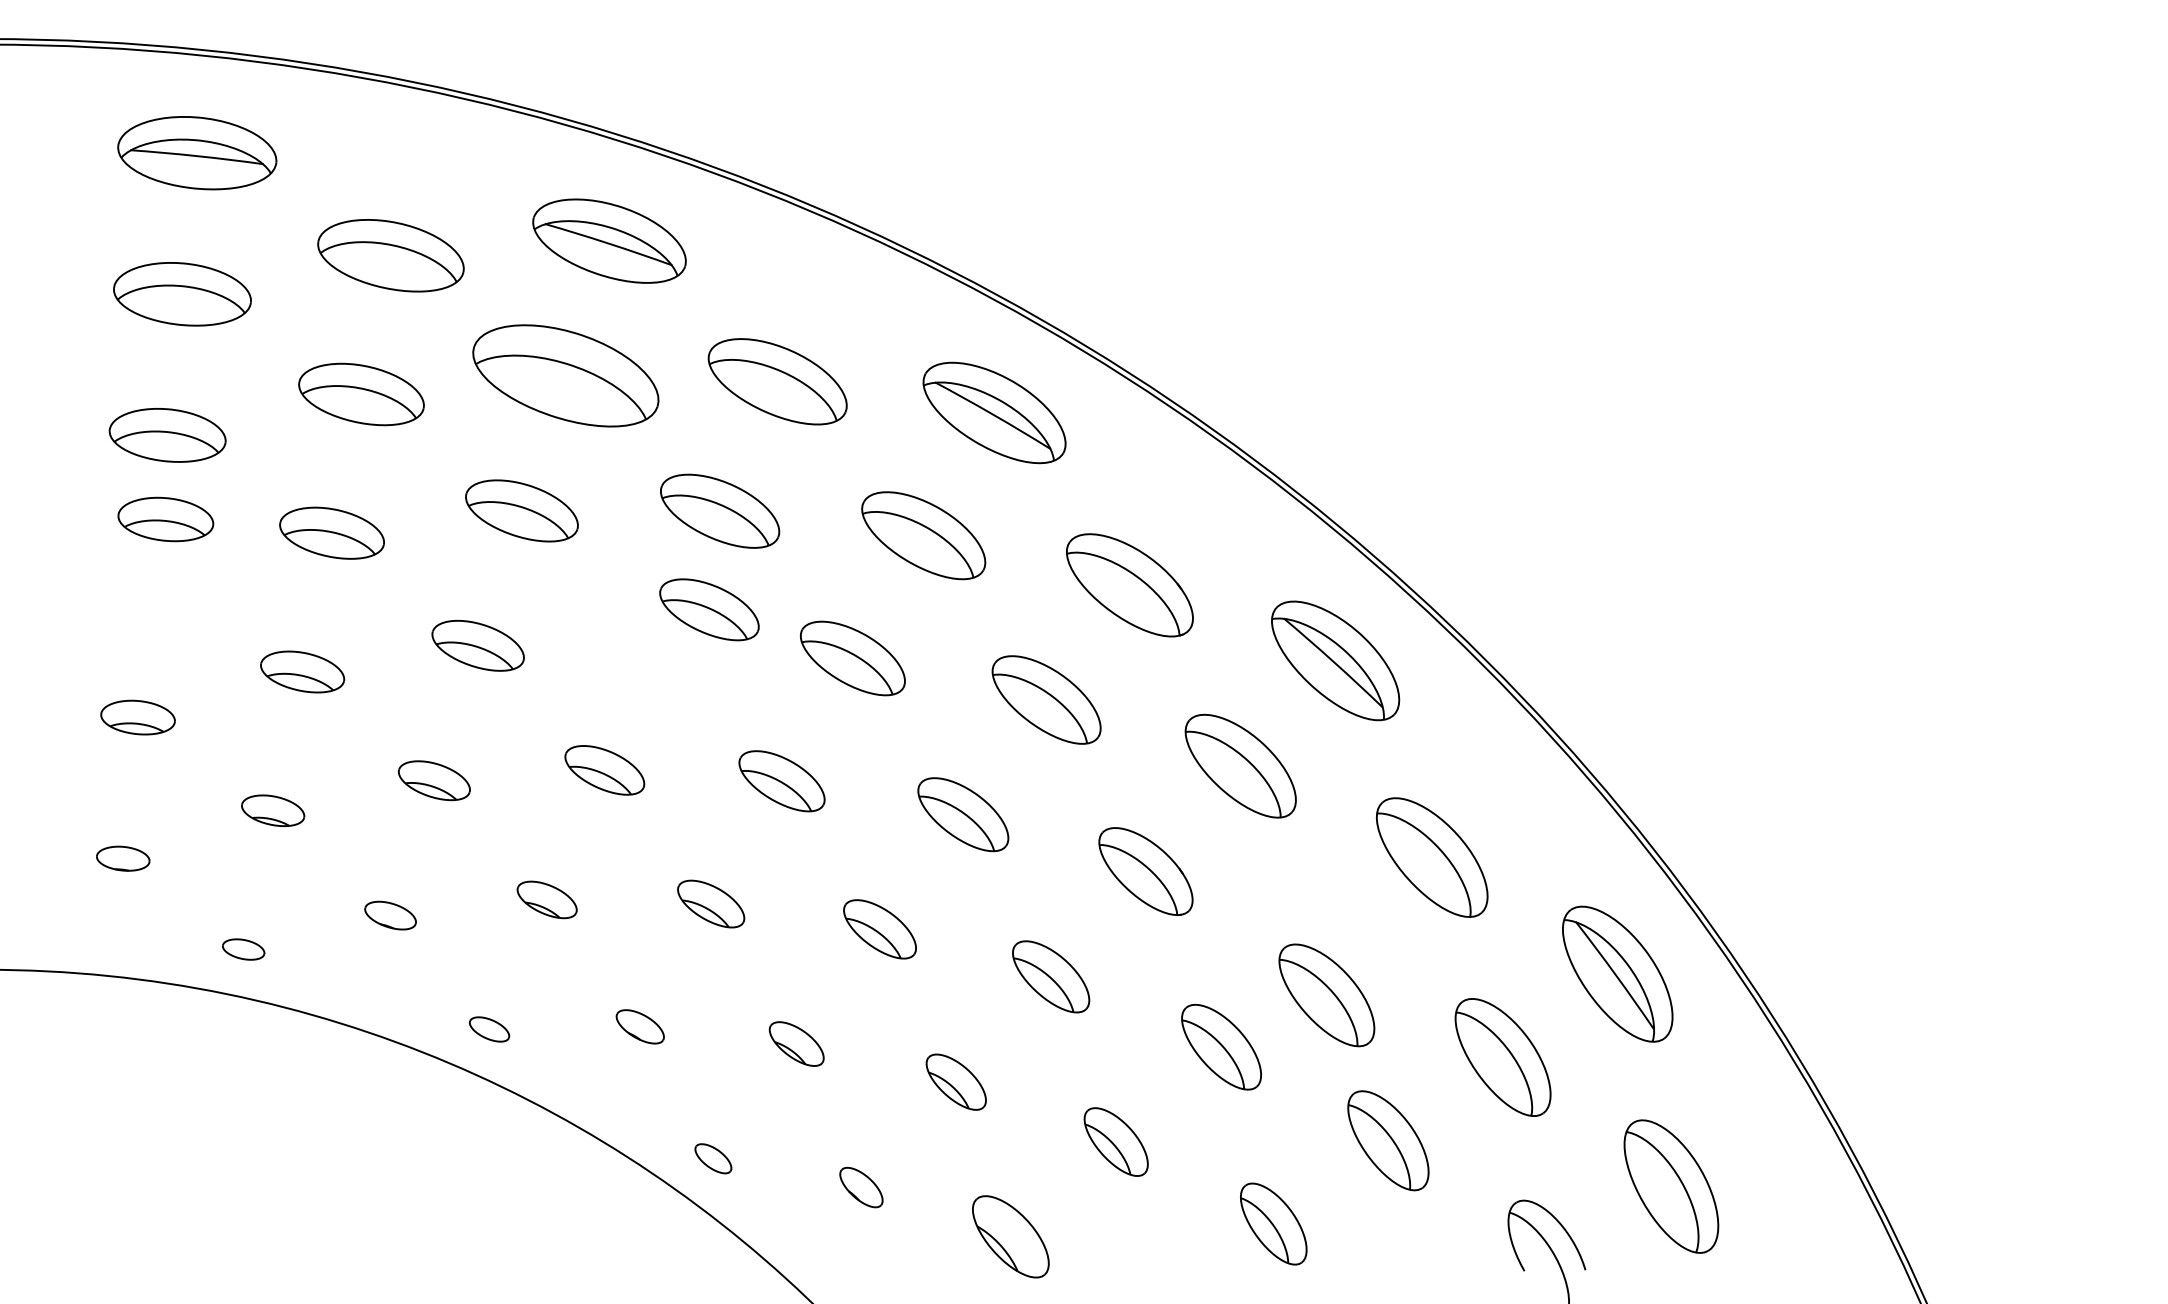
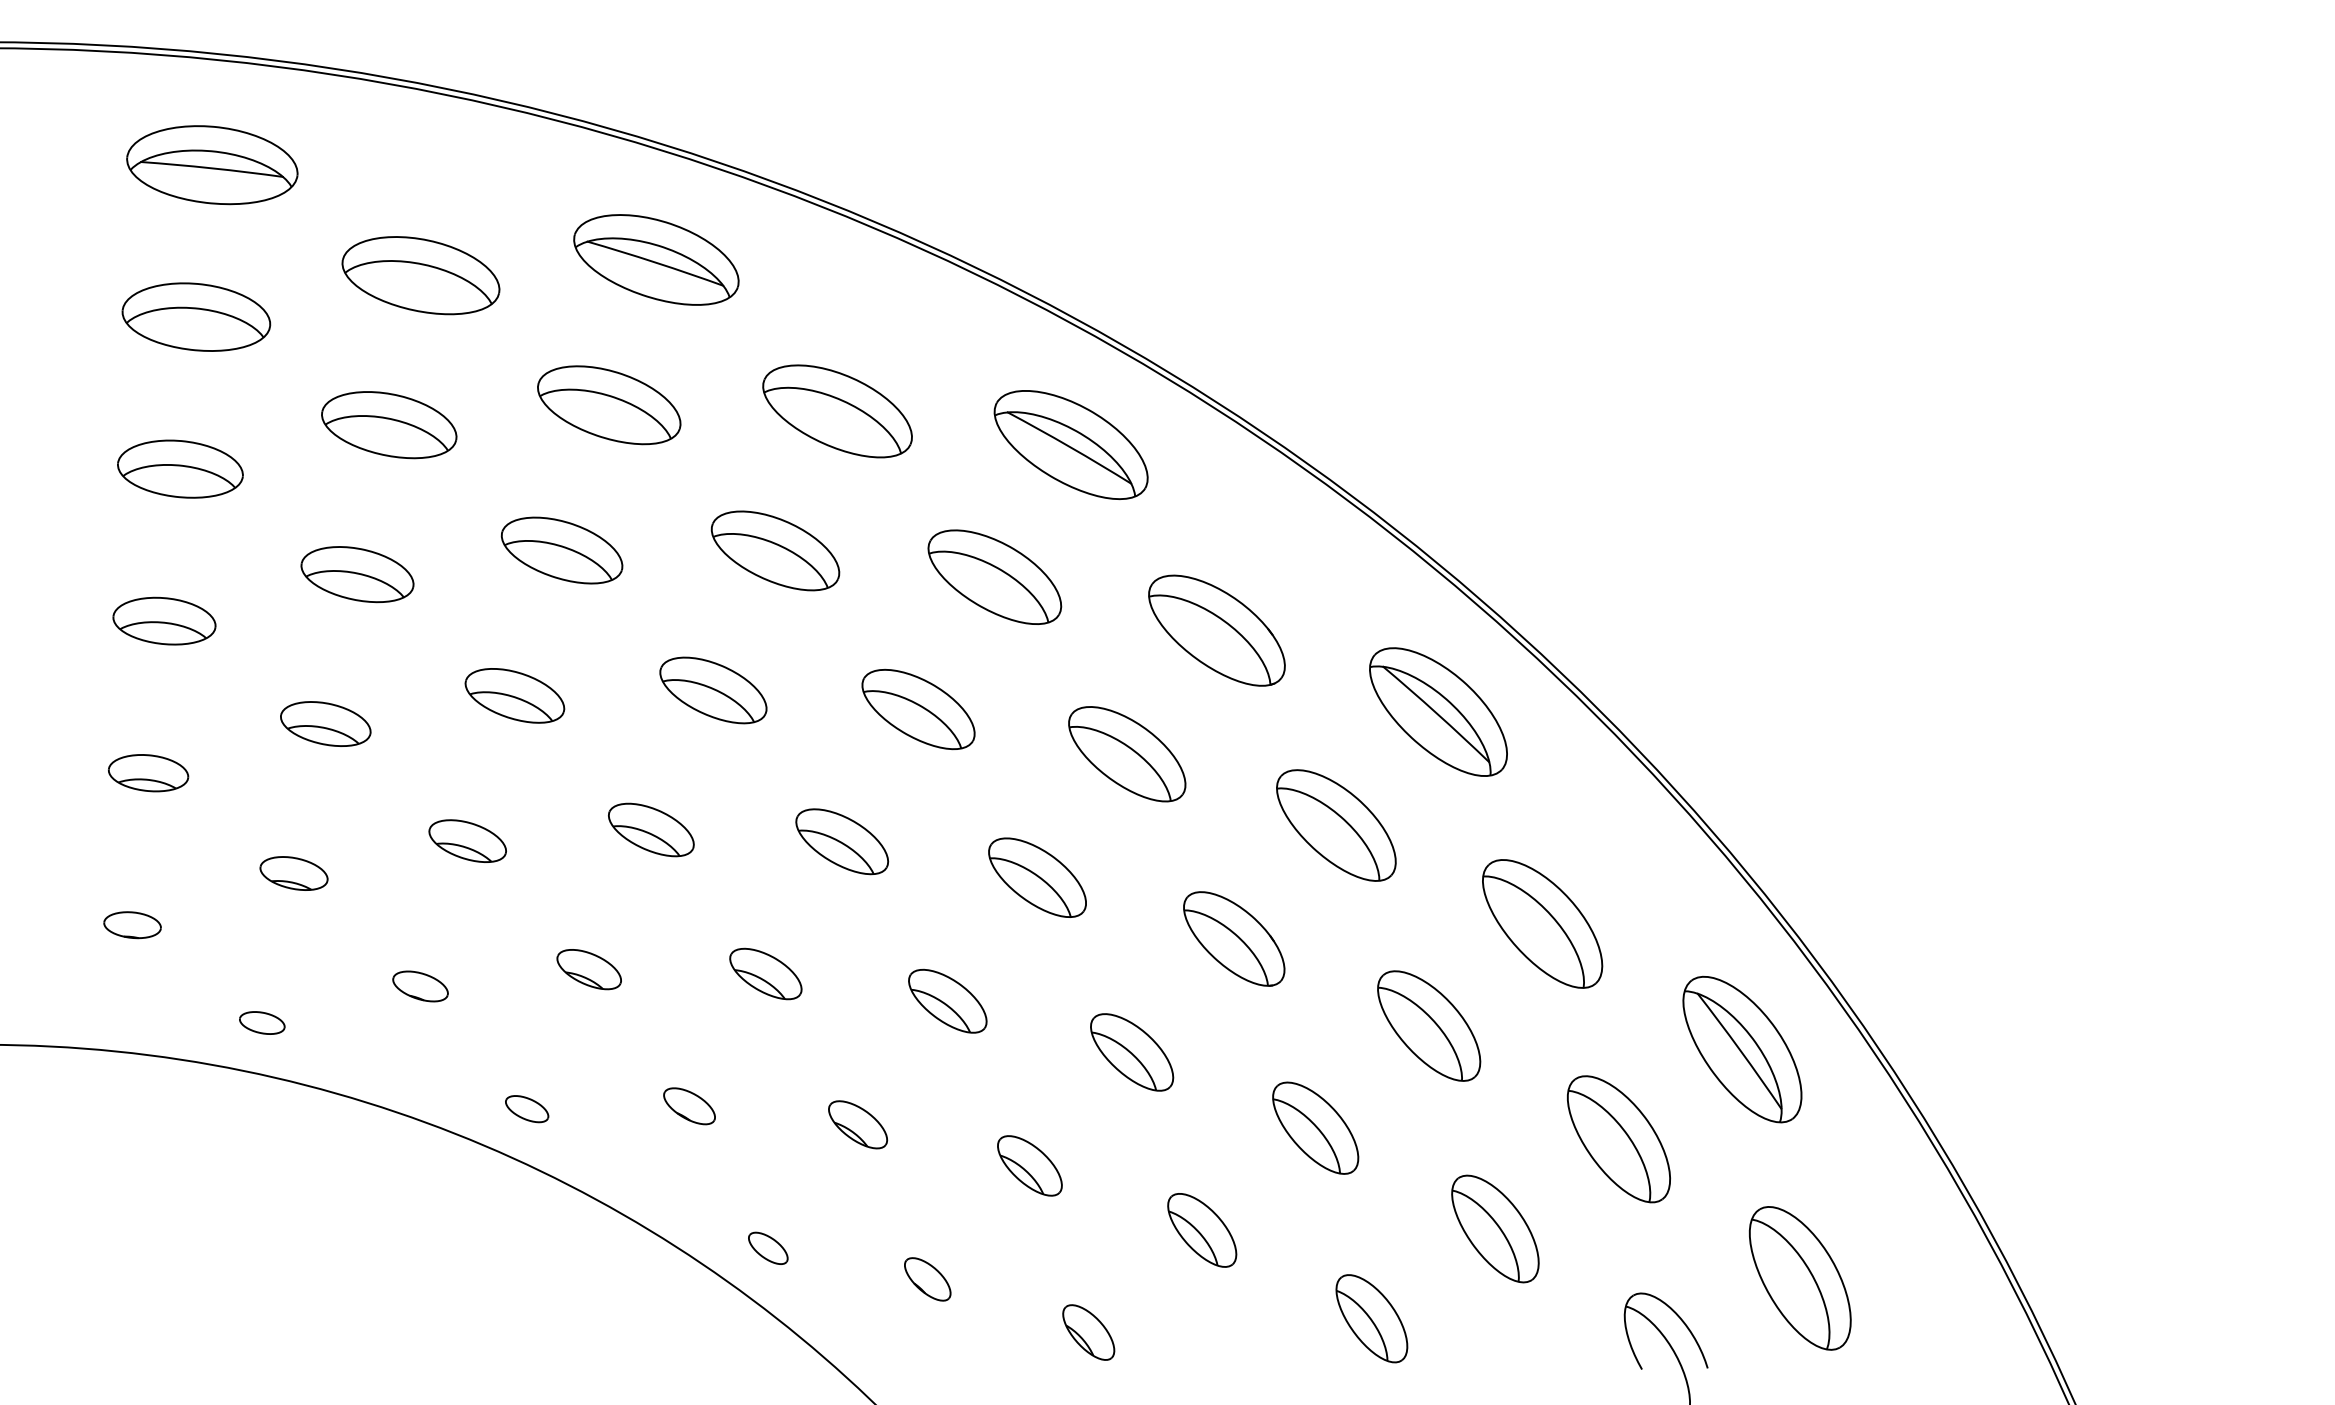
part: (565, 376) -> (608, 405), size x0.71
part: (165, 519) -> (164, 621), moved
part: (709, 609) -> (713, 690), moved
part: (1326, 995) -> (1428, 1026), moved
part: (1010, 1236) -> (1088, 1332), size x0.62

